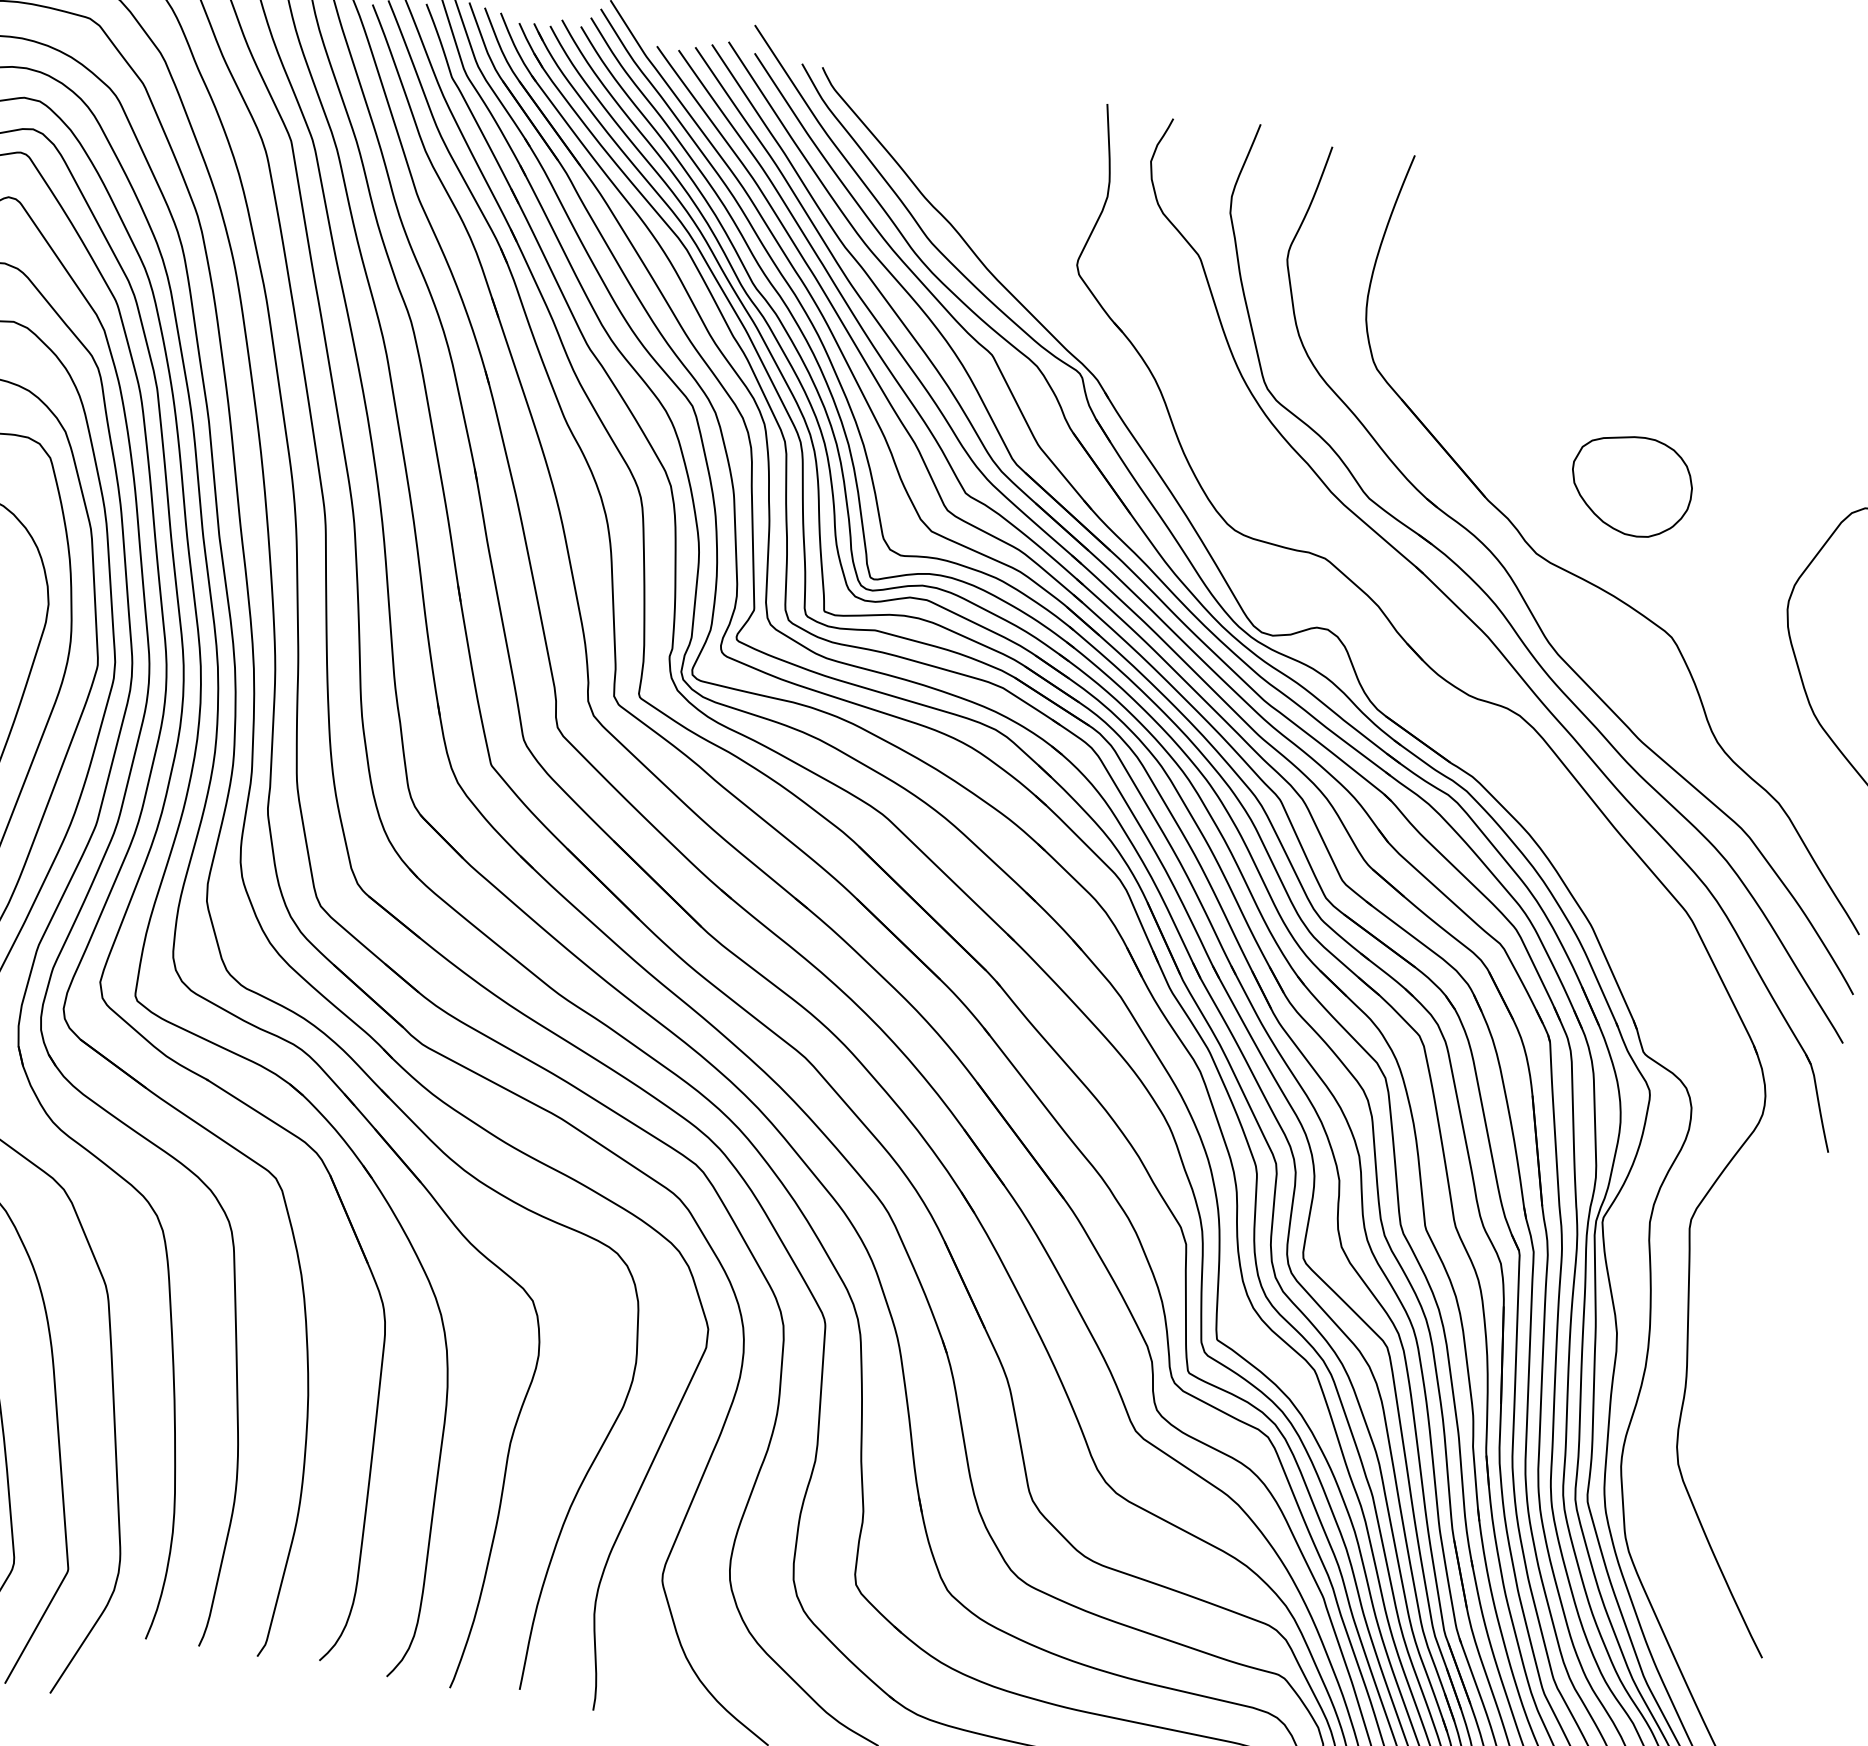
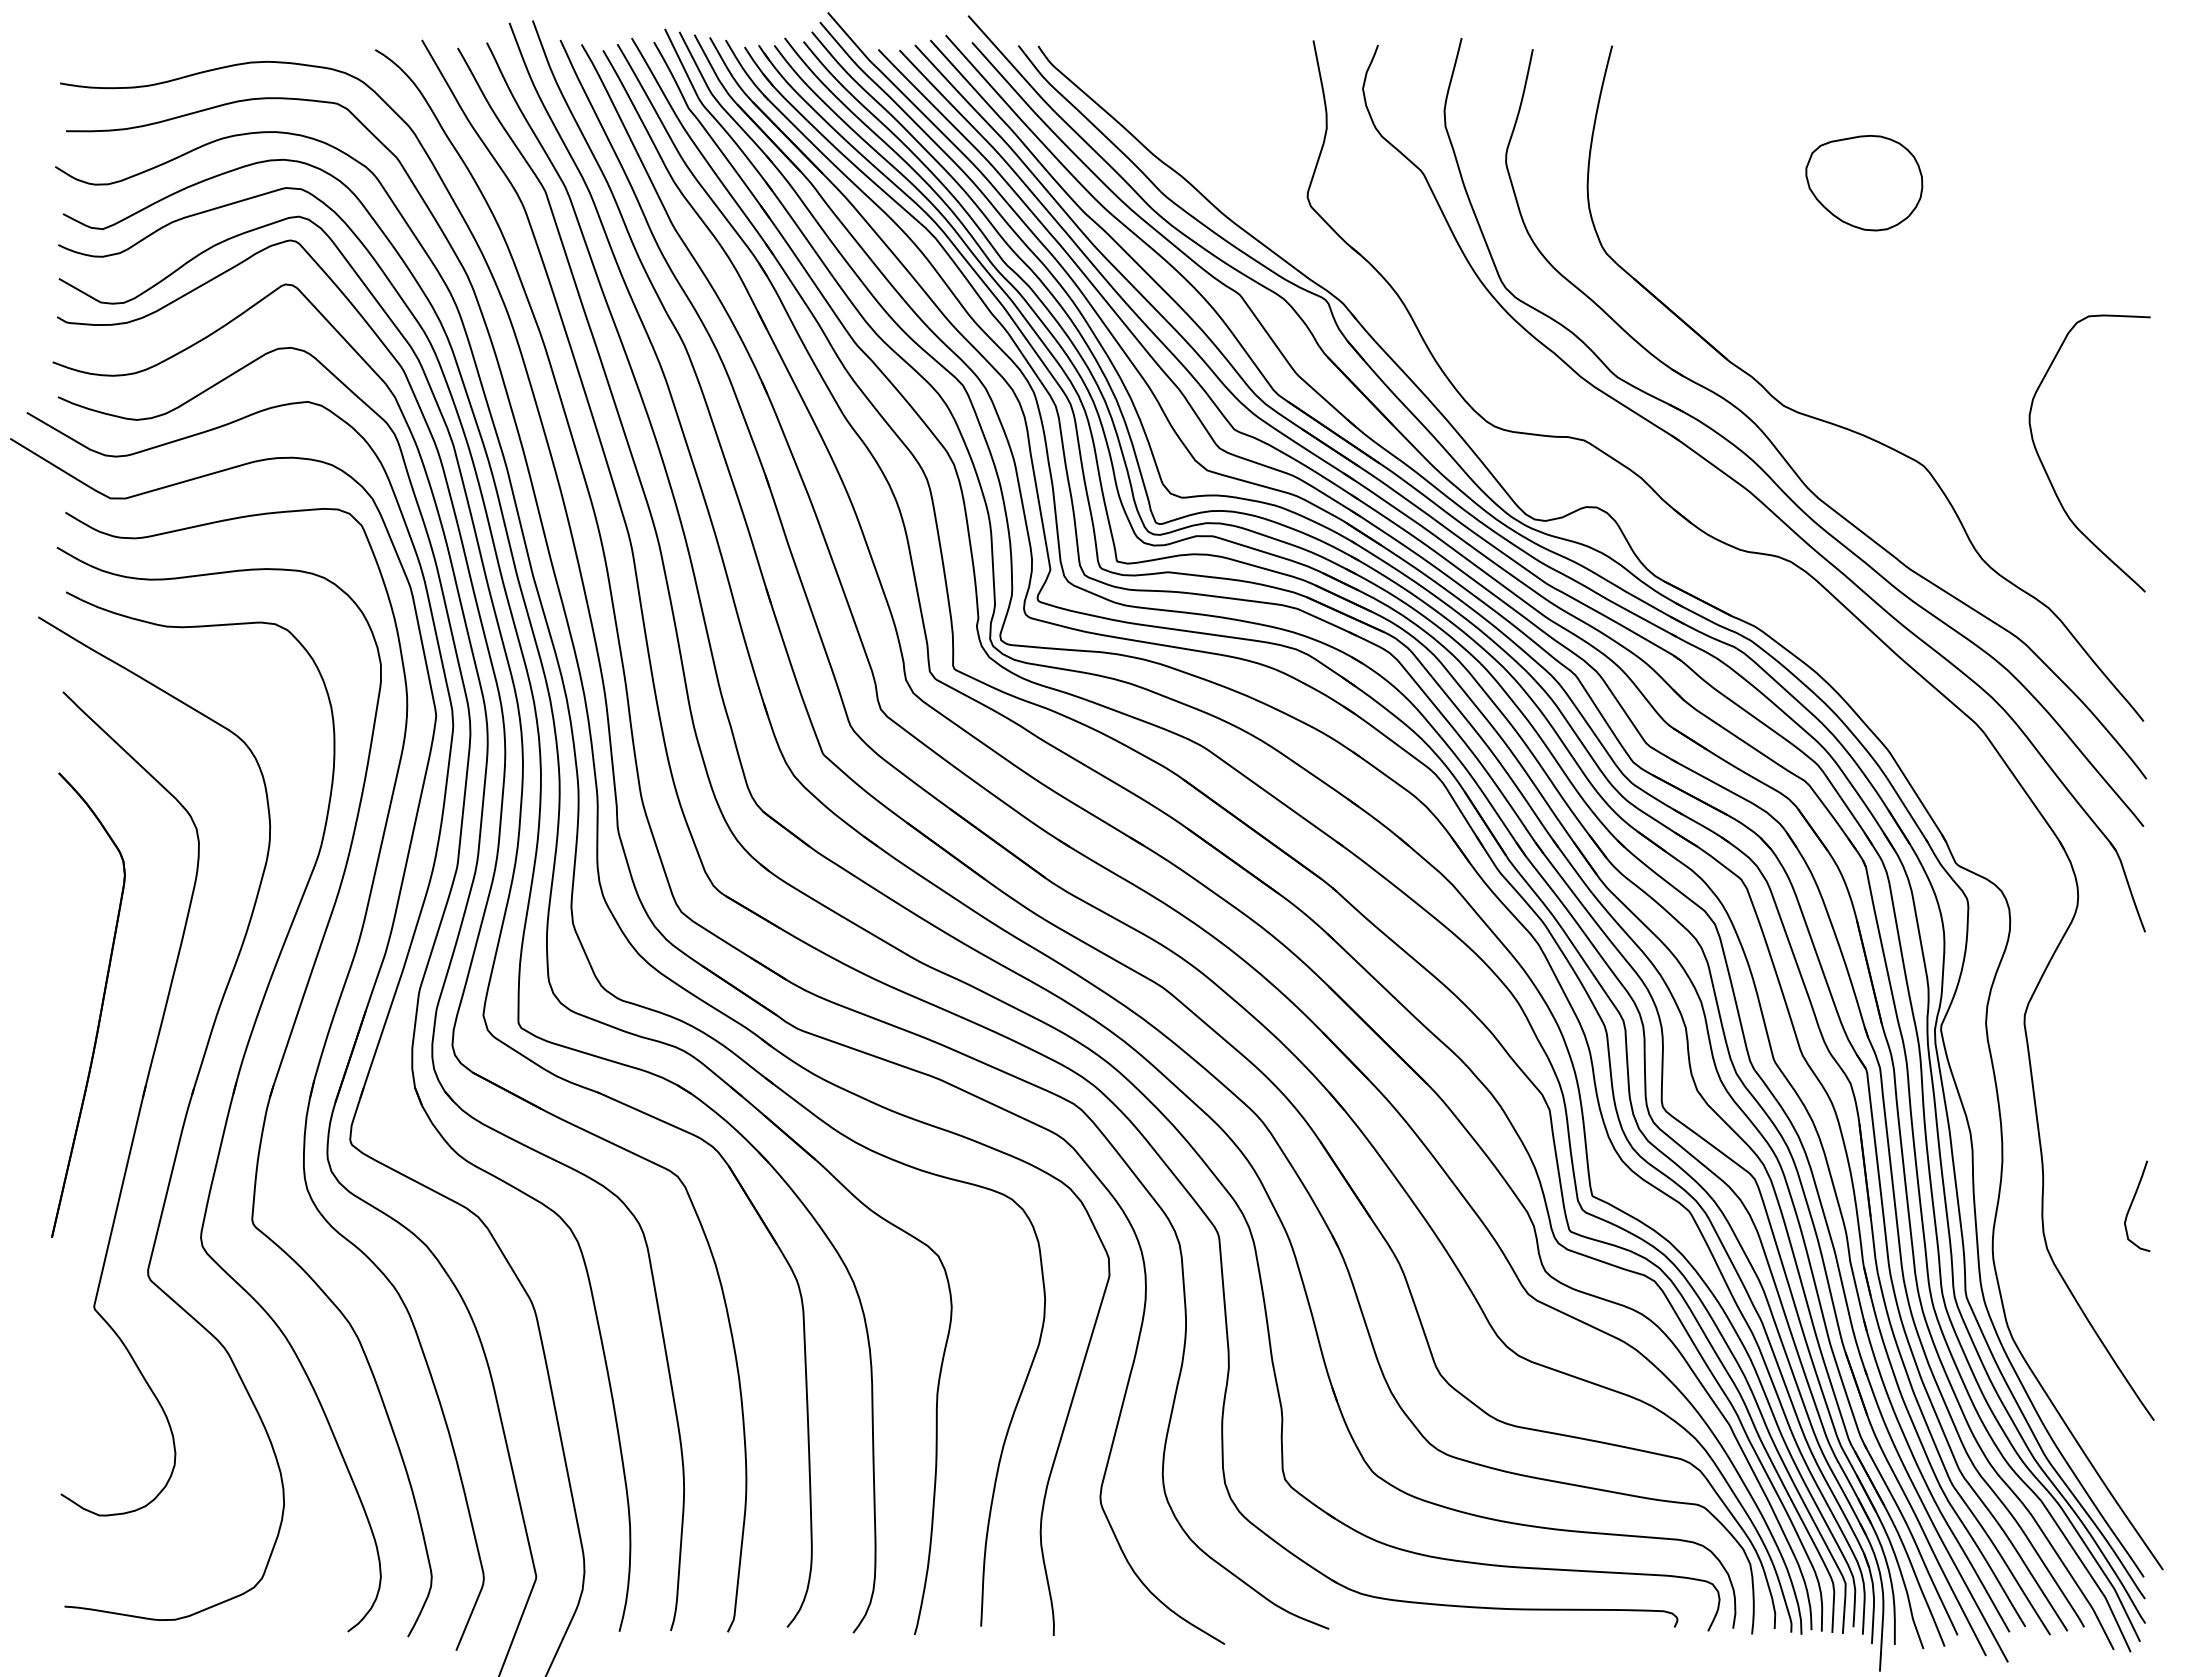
part: (1631, 486) -> (1864, 183), moved
curve: (1773, 1431) -> (2132, 1204), added

